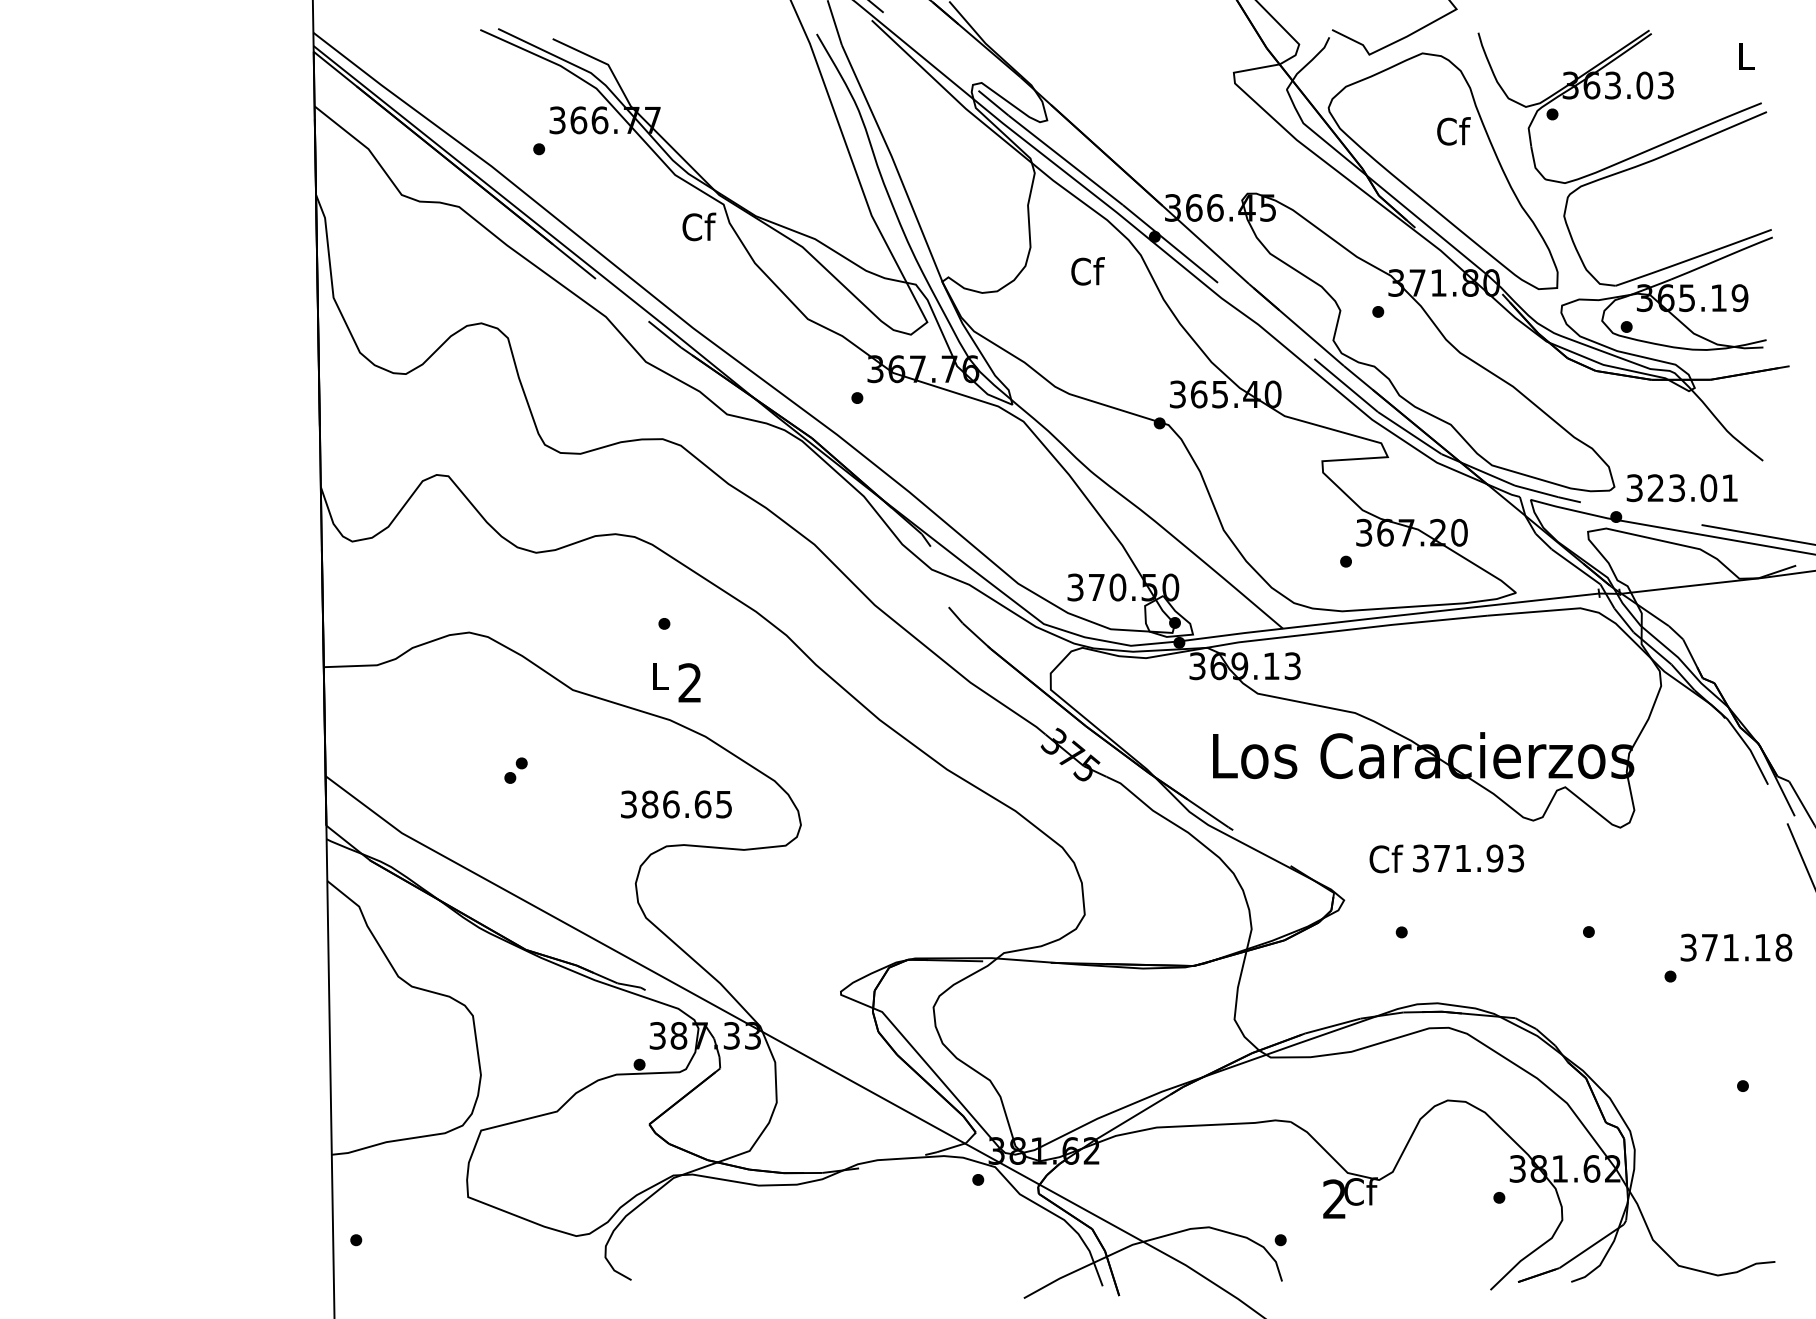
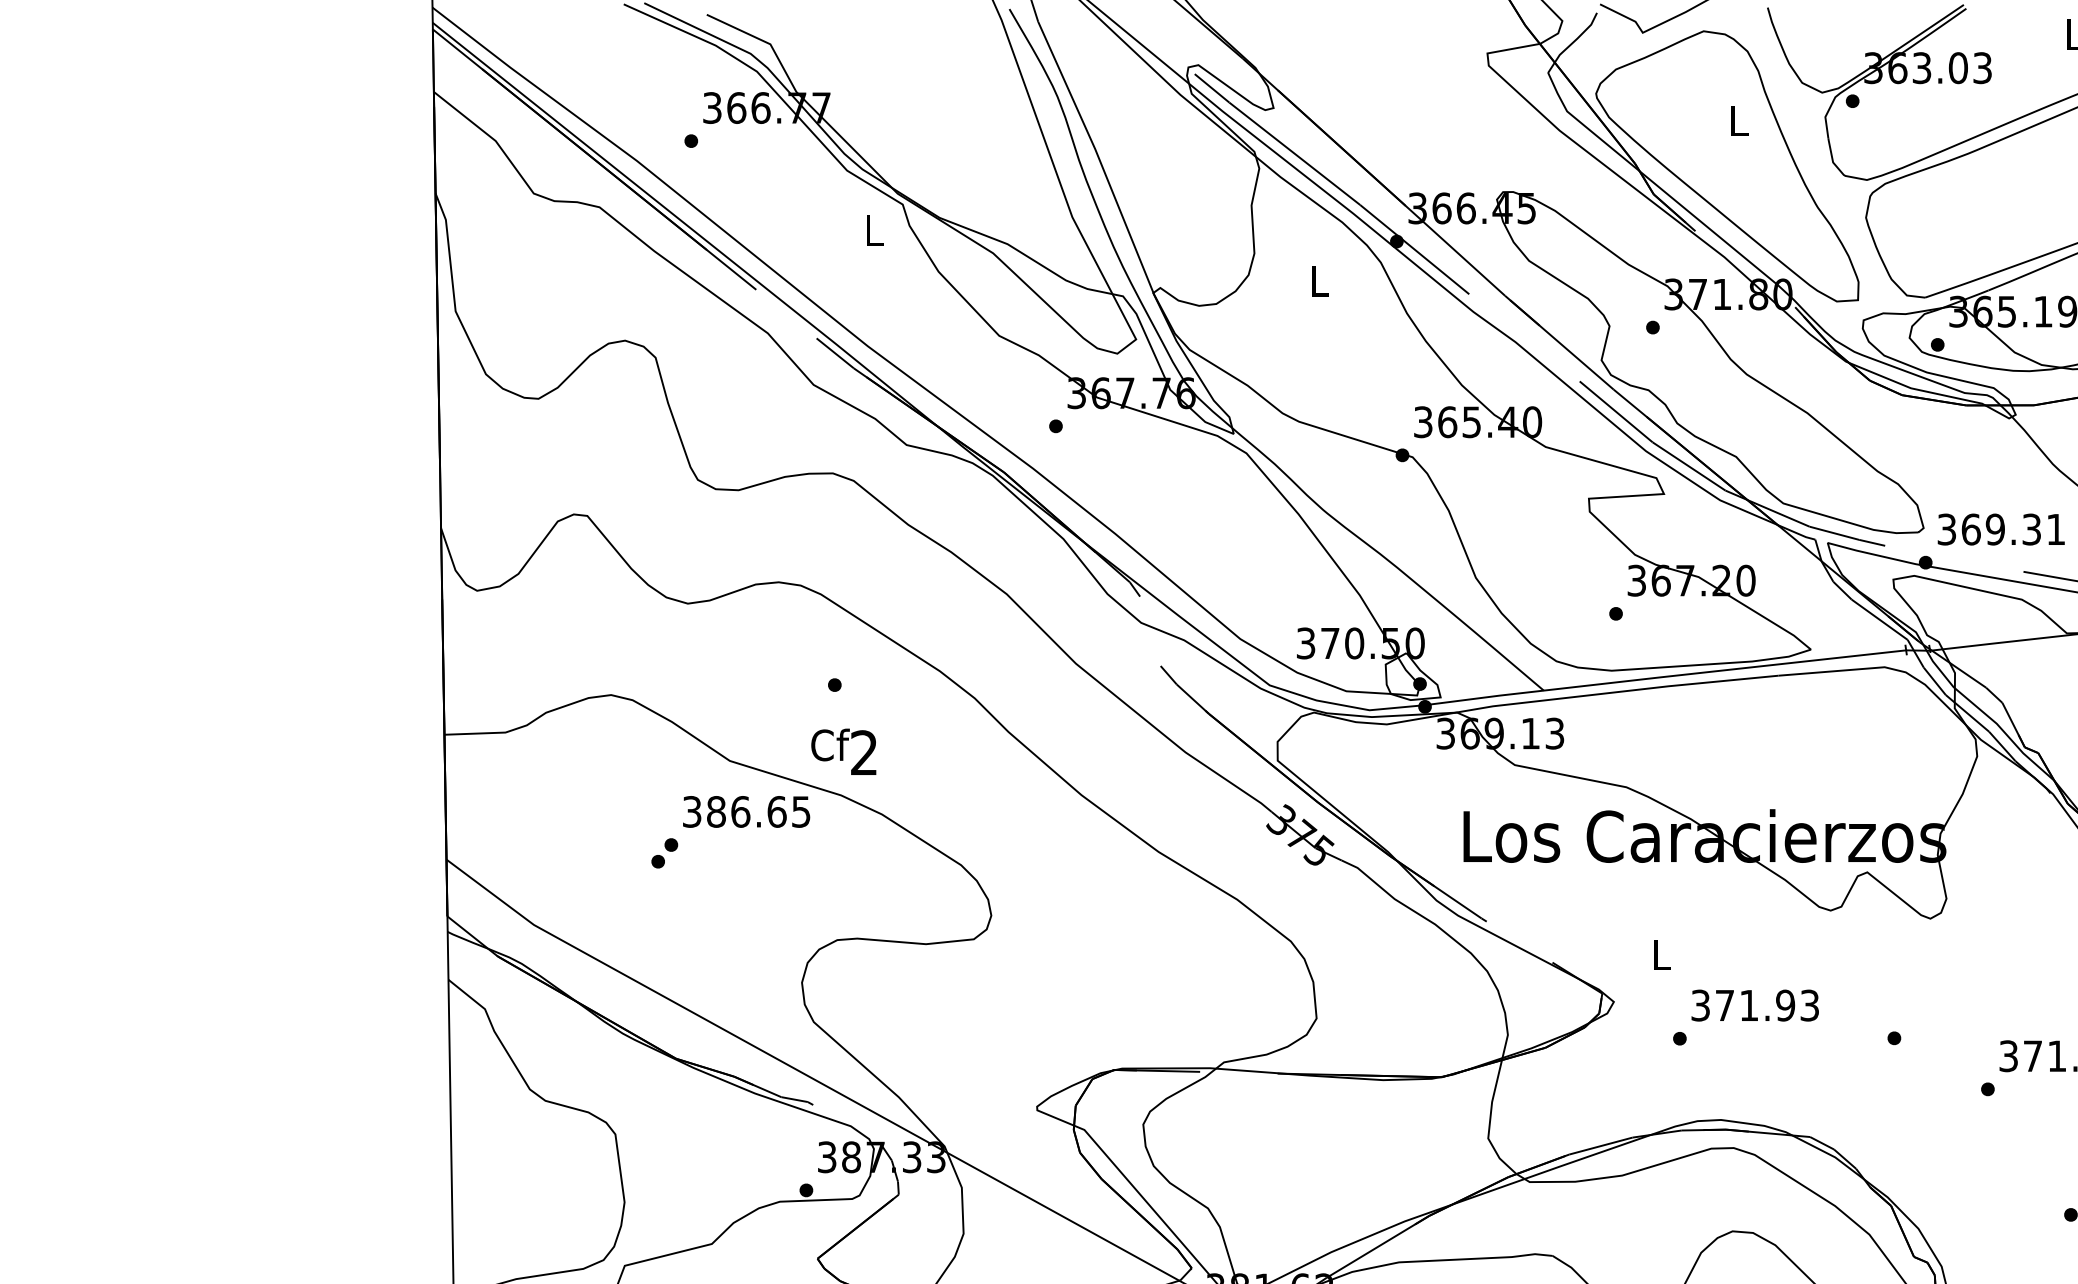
text: (1453, 131) -> (1739, 120), Cf -> L
text: (699, 226) -> (875, 229), Cf -> L
text: (1087, 271) -> (1319, 281), Cf -> L
text: (1682, 488) -> (2001, 529), 323.01 -> 369.31
text: (660, 675) -> (830, 744), L -> Cf
text: (676, 804) -> (746, 811), moved
text: (1386, 858) -> (1662, 954), Cf -> L
text: (1468, 858) -> (1755, 1005), moved

